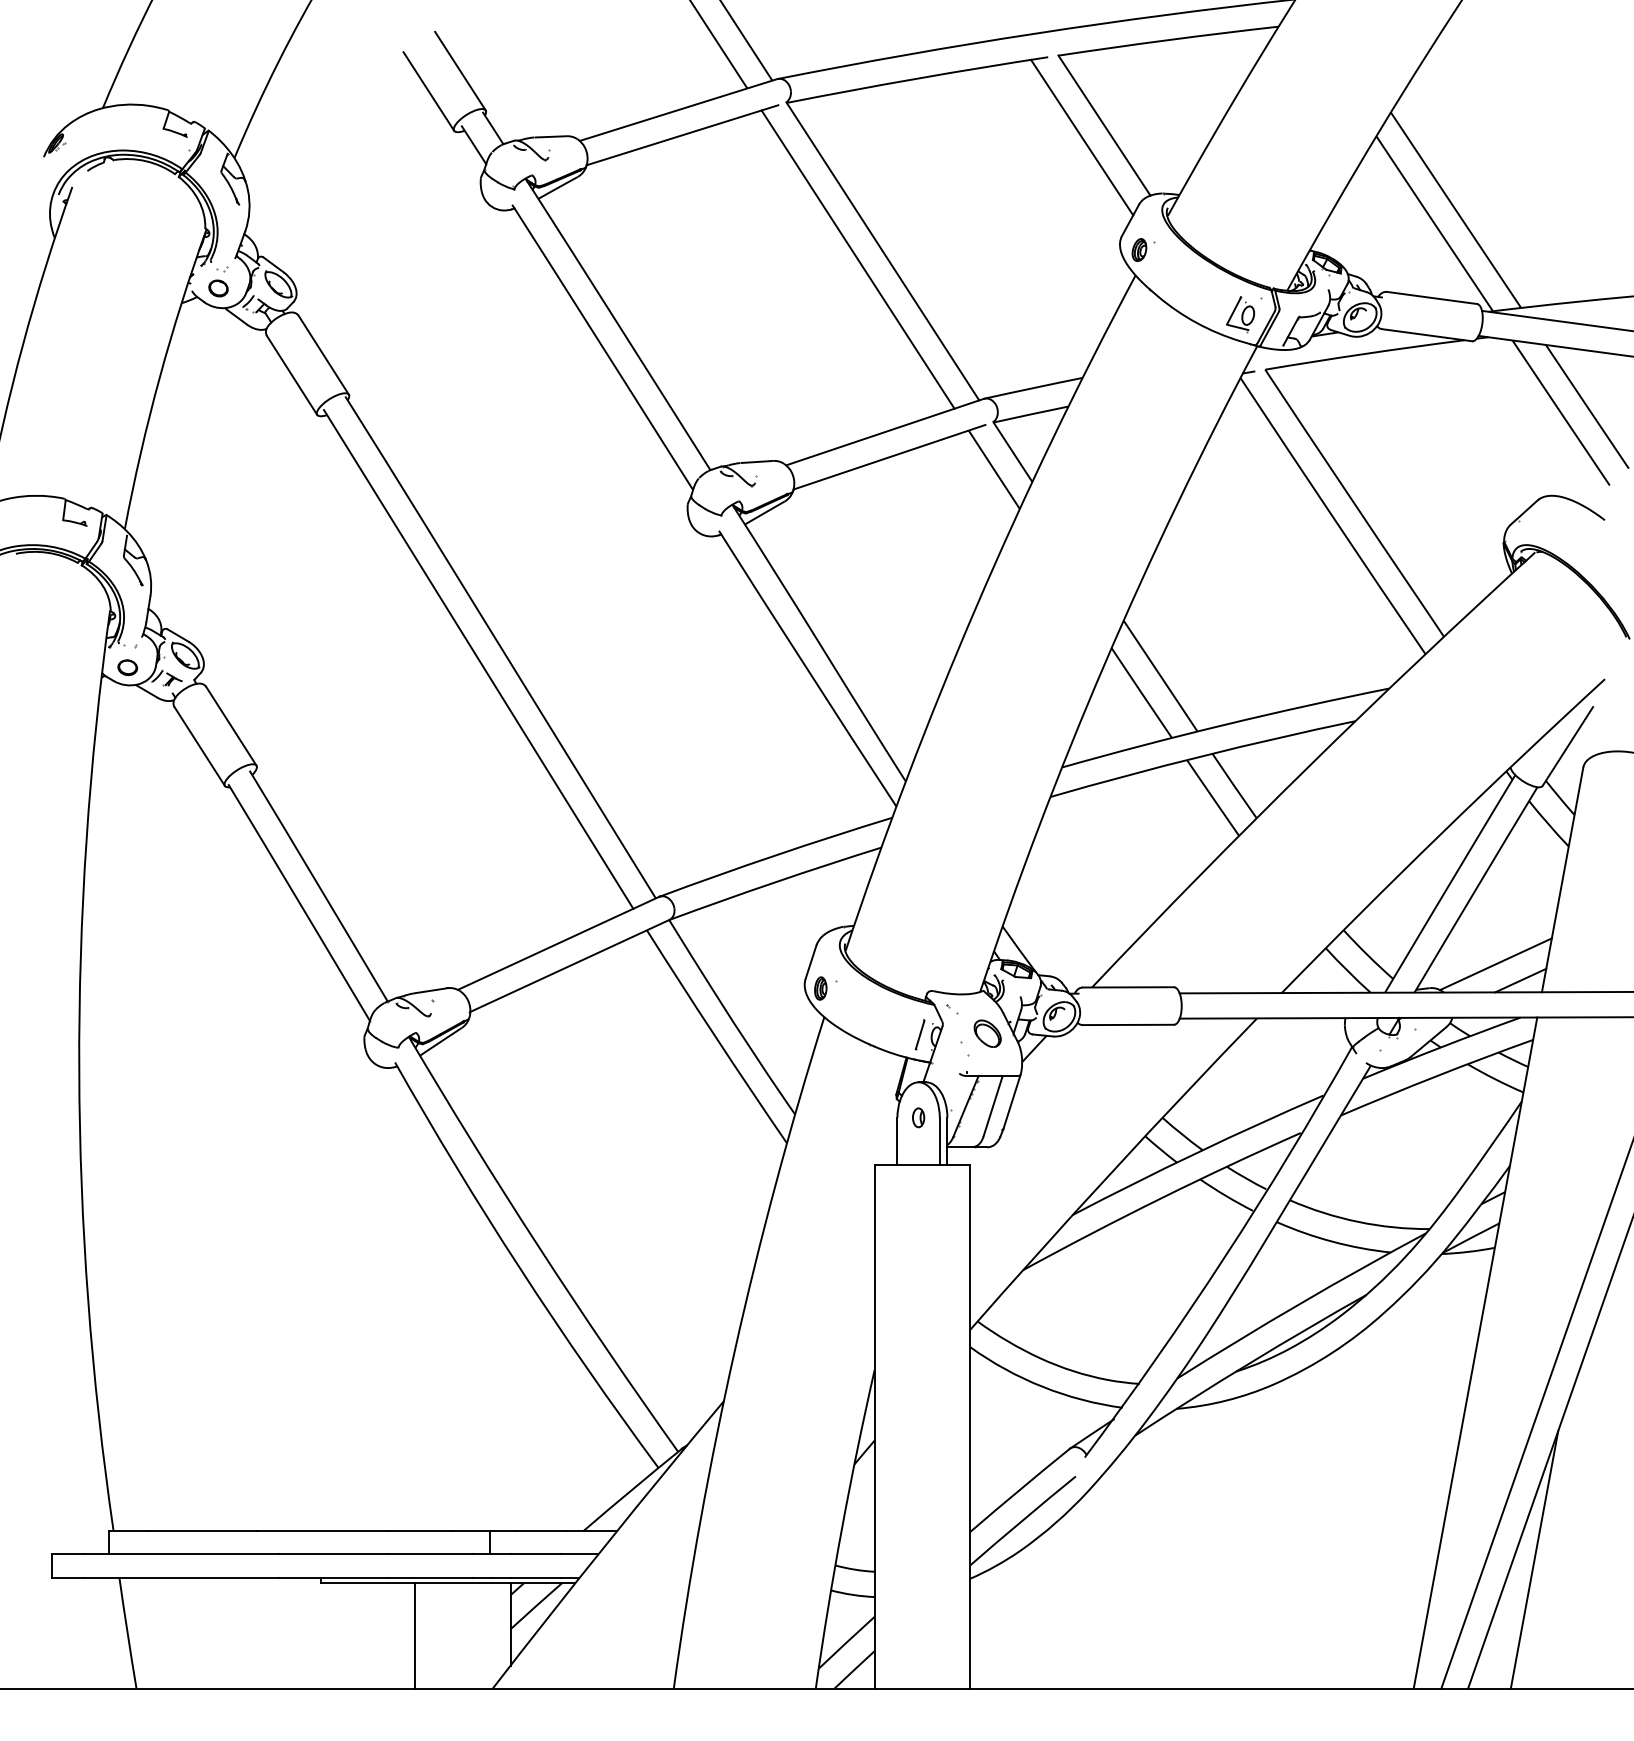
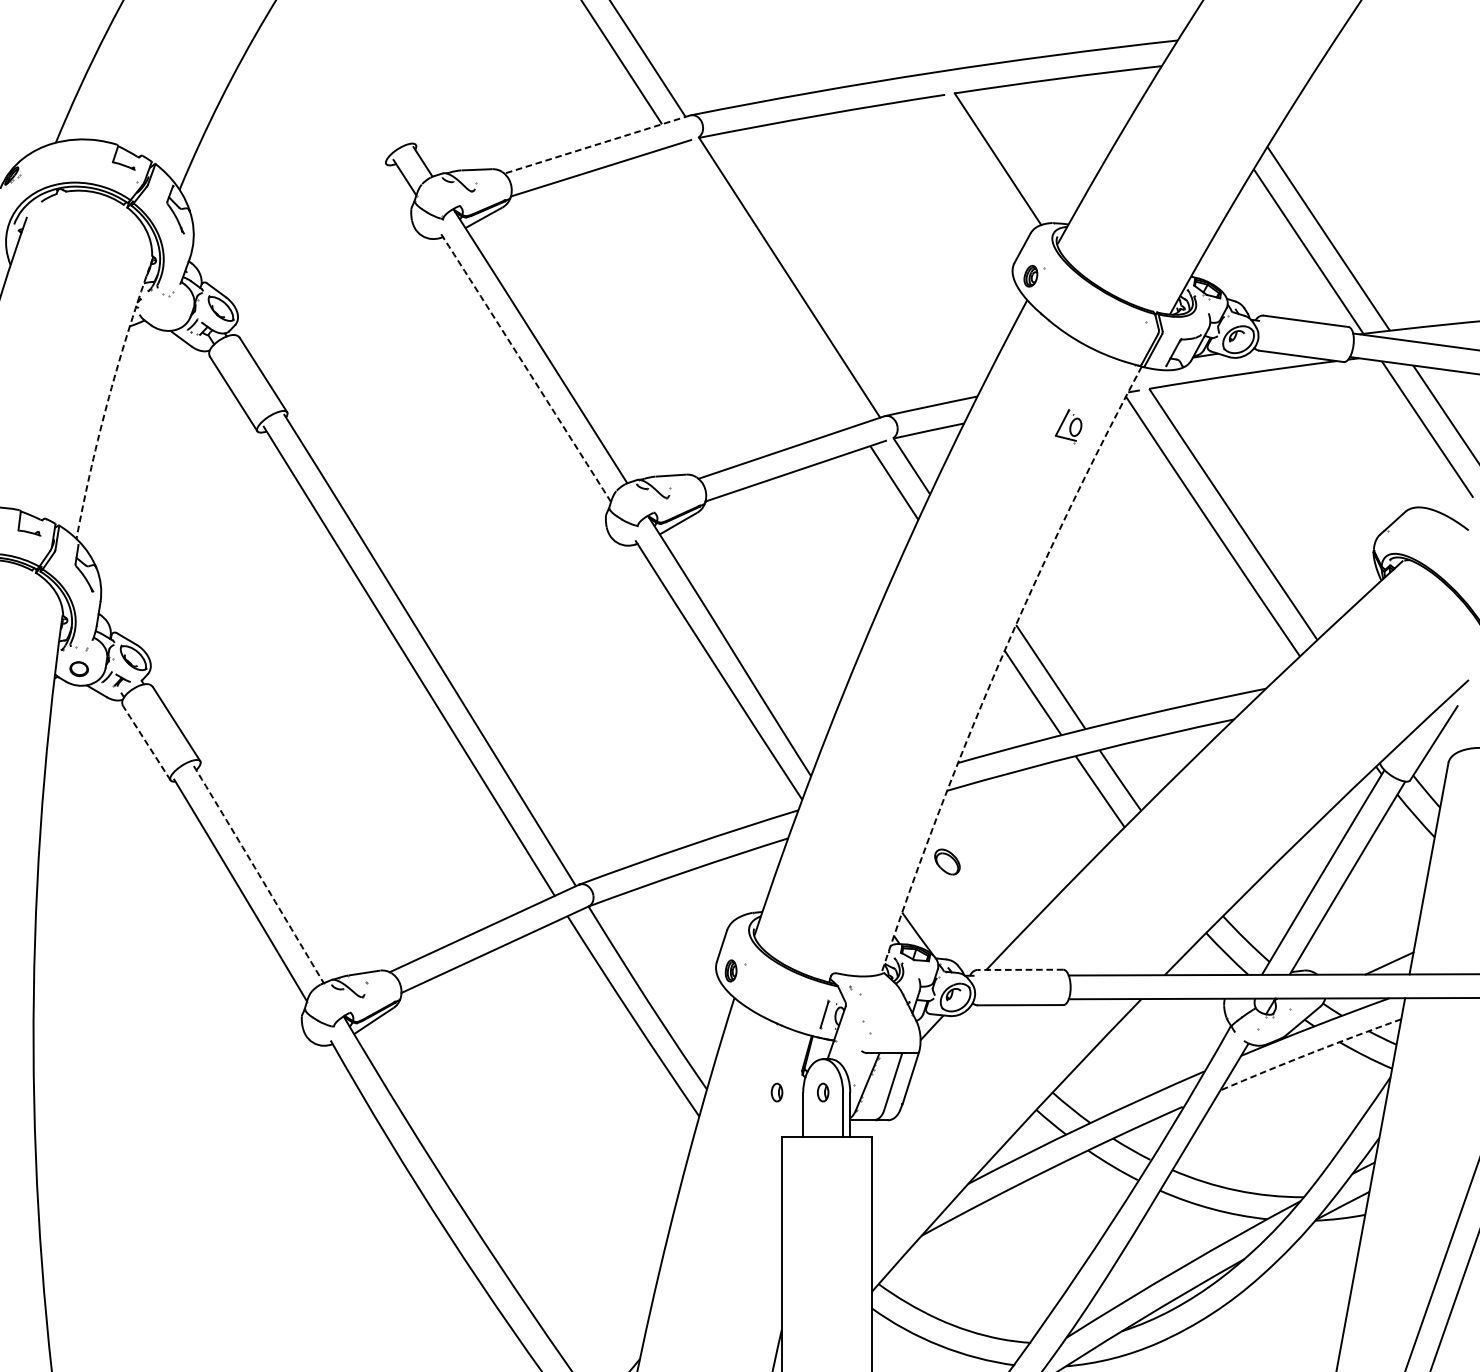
line: (460, 70) -> (392, 107), removed
line: (428, 91) -> (362, 127), removed
line: (677, 110) -> (596, 144), solid -> dashed
line: (1082, 137) -> (977, 170), removed
line: (857, 259) -> (765, 285), removed
part: (218, 288) -> (164, 312), removed
part: (1240, 314) -> (1068, 426), moved
line: (601, 344) -> (524, 365), solid -> dashed
arc: (159, 377) -> (109, 396), solid -> dashed
arc: (1105, 663) -> (998, 665), solid -> dashed
line: (199, 746) -> (146, 743), solid -> dashed
line: (318, 886) -> (258, 874), solid -> dashed
line: (1495, 964) -> (1365, 948), removed
line: (1128, 987) -> (1020, 969), solid -> dashed
part: (987, 1033) -> (947, 861), moved
arc: (1436, 1076) -> (1310, 1053), solid -> dashed
part: (869, 1117) -> (776, 1092), added

